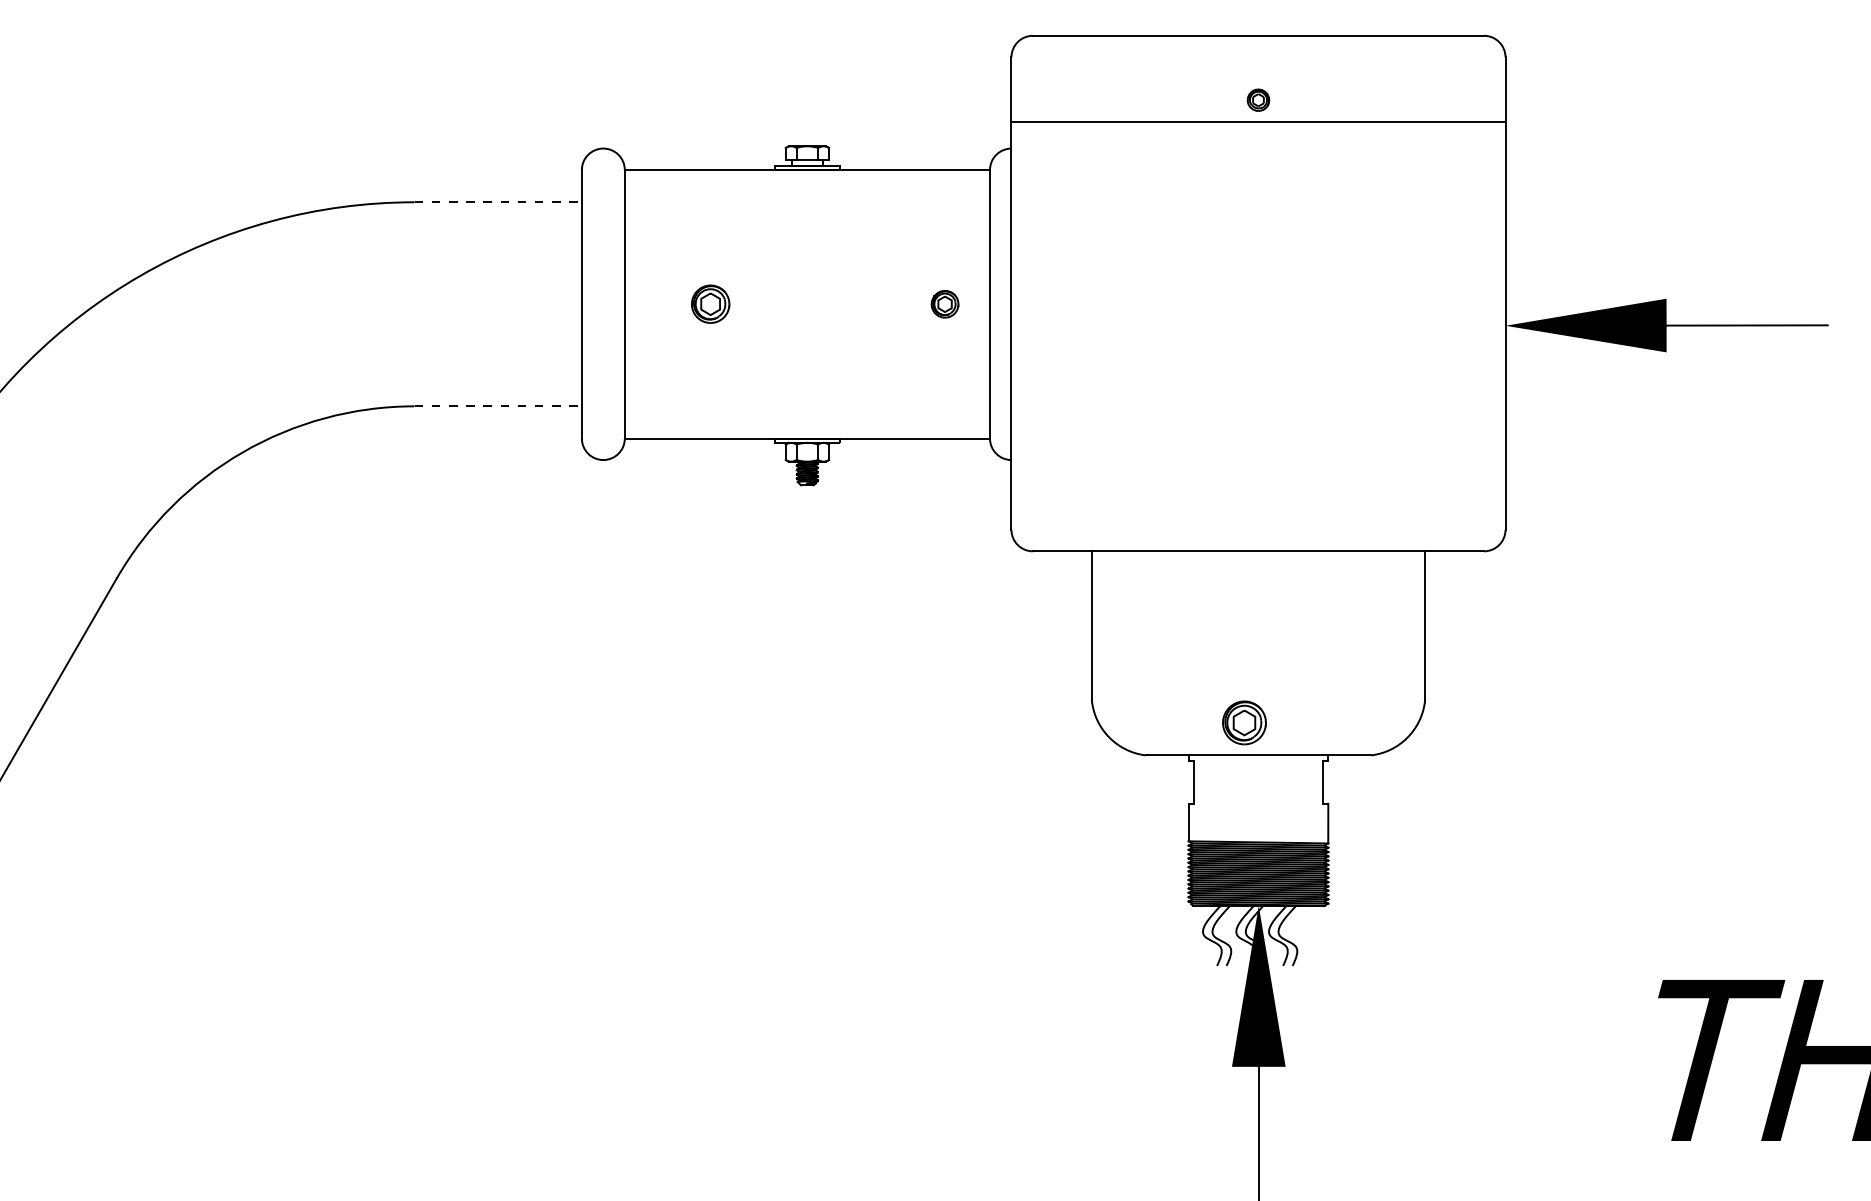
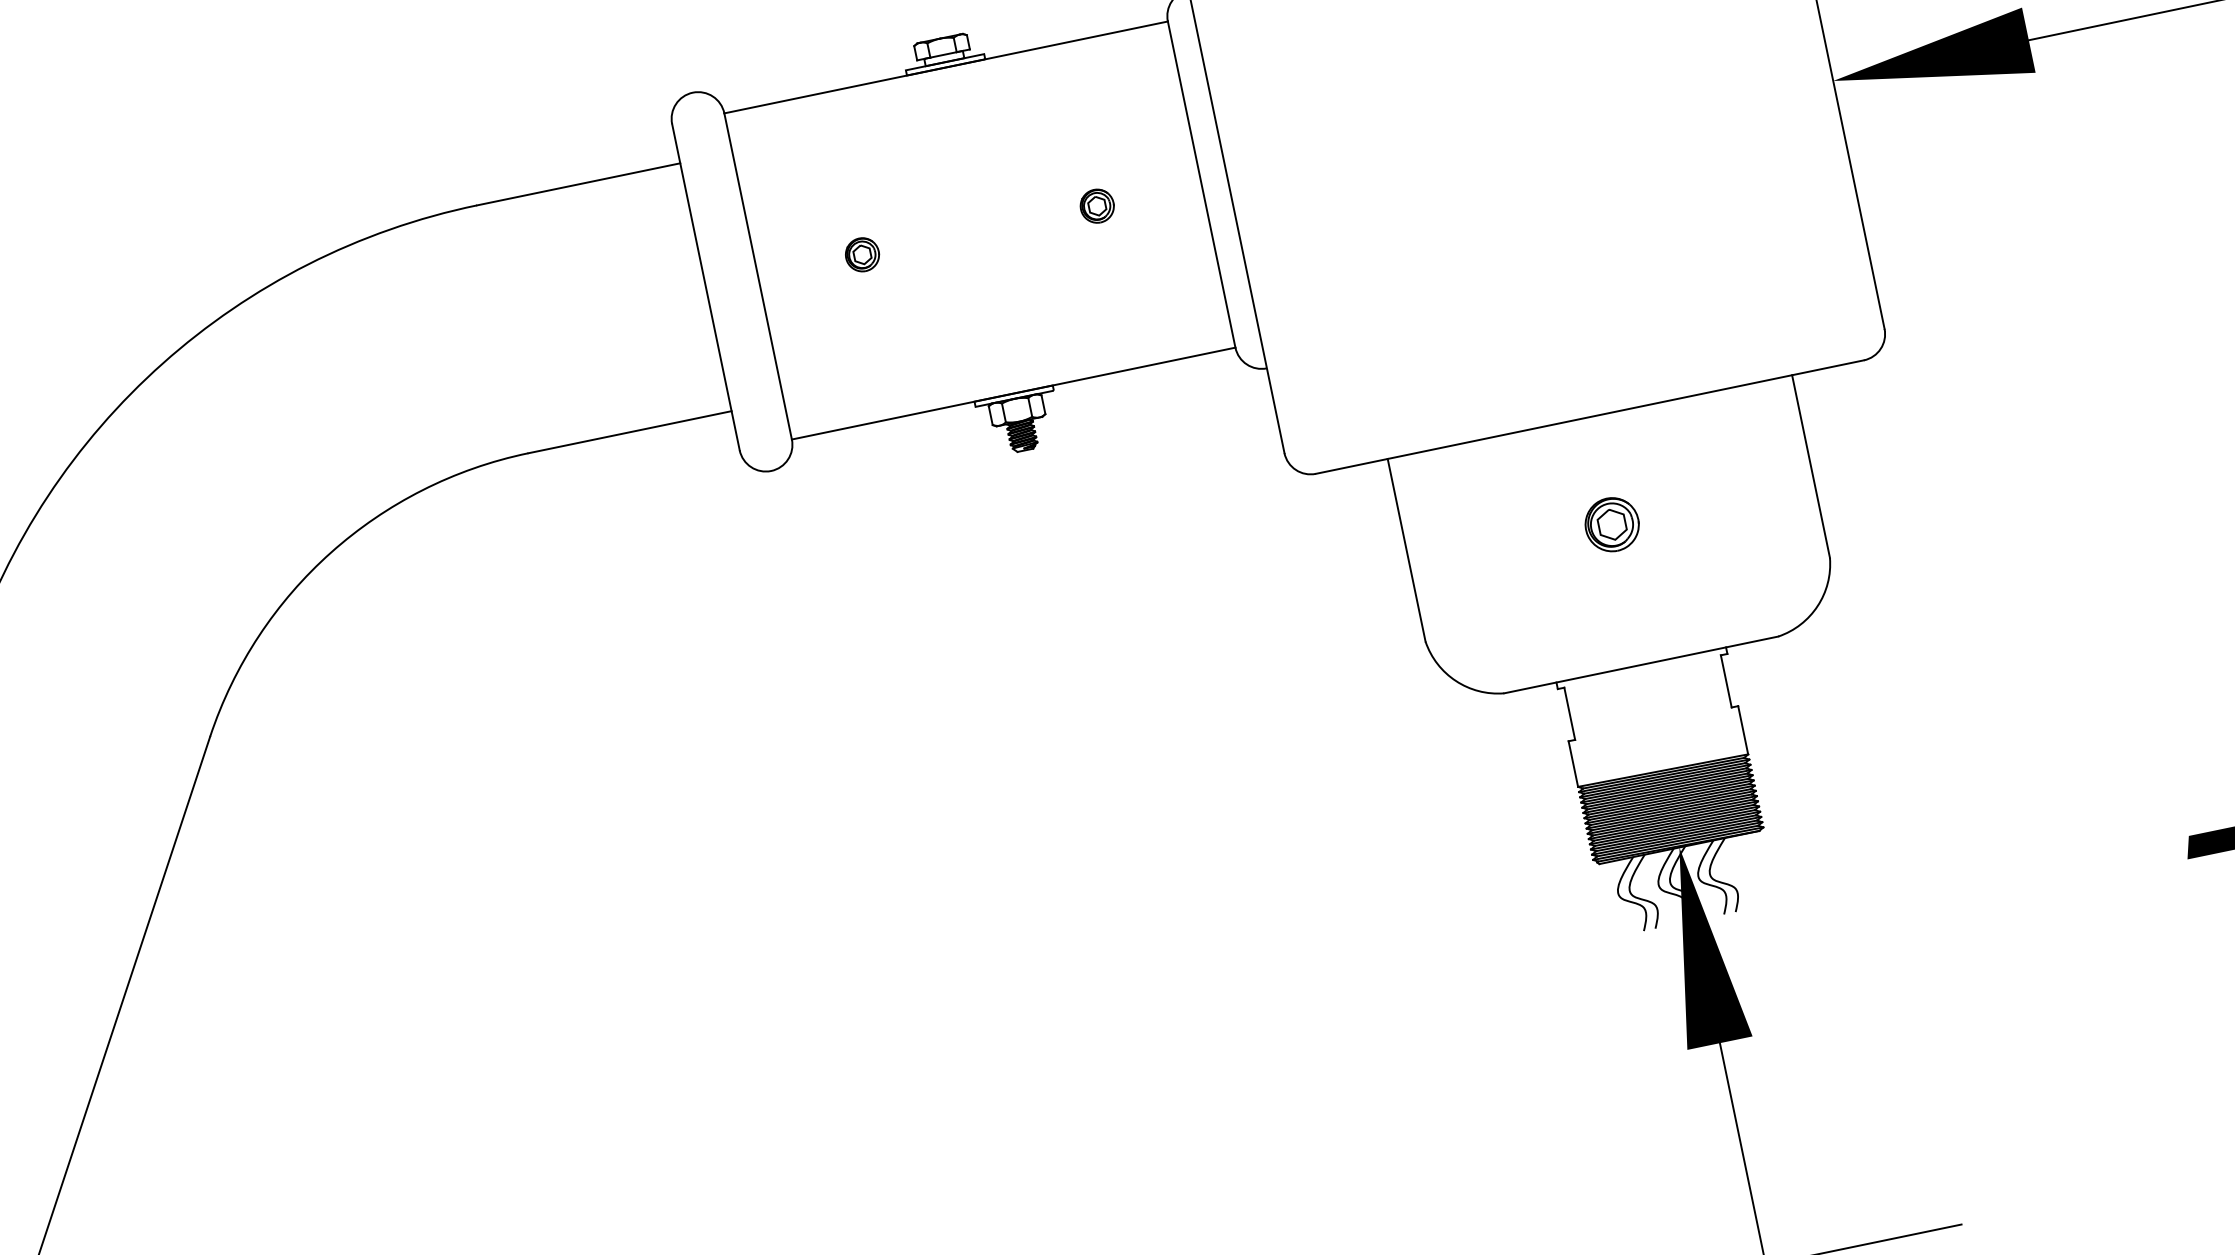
line: (498, 202) -> (579, 184), dashed -> solid
part: (710, 304) -> (862, 255), size x0.71
part: (944, 304) -> (1096, 206), moved
line: (498, 406) -> (630, 432), dashed -> solid
part: (1244, 722) -> (1612, 524), moved

